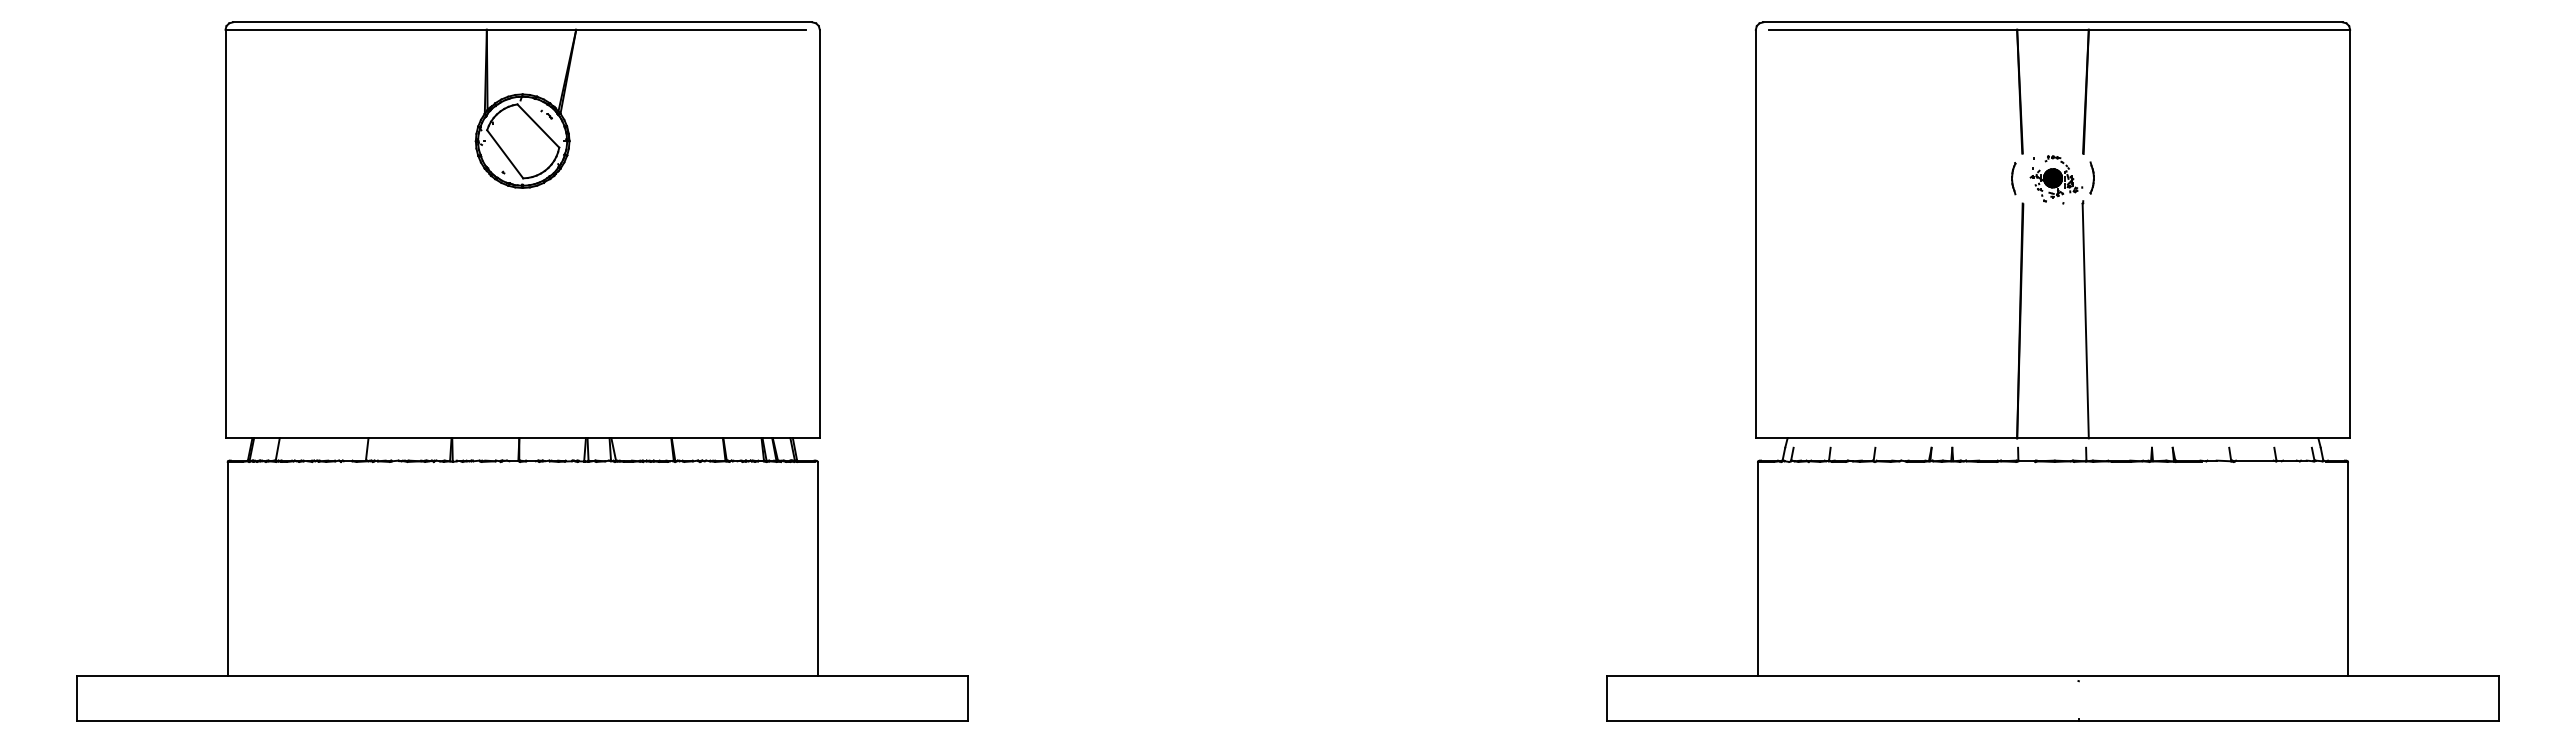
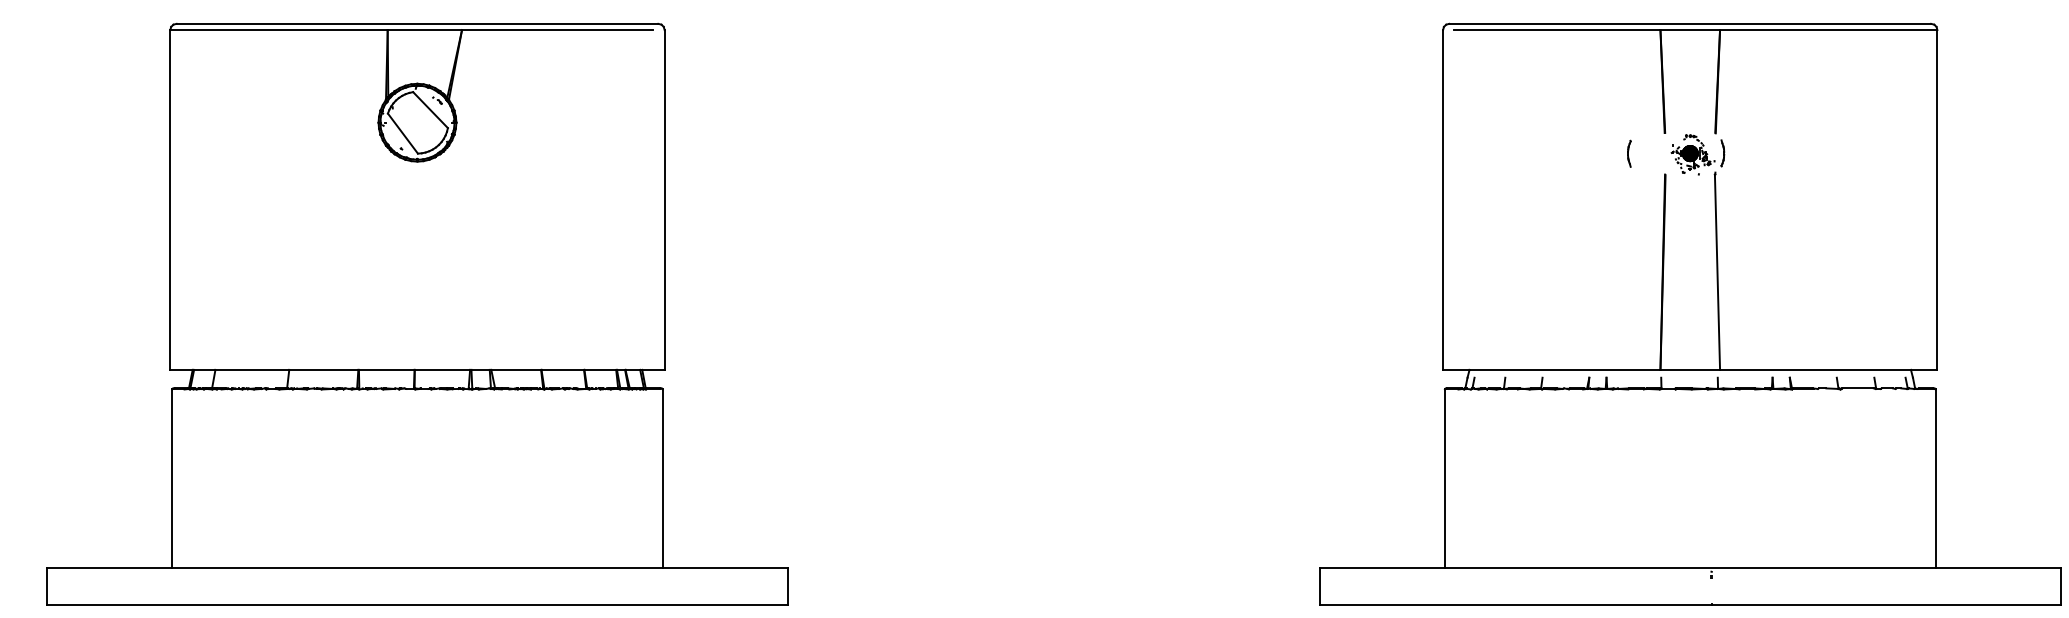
part: (2013, 178) -> (1629, 153), moved

